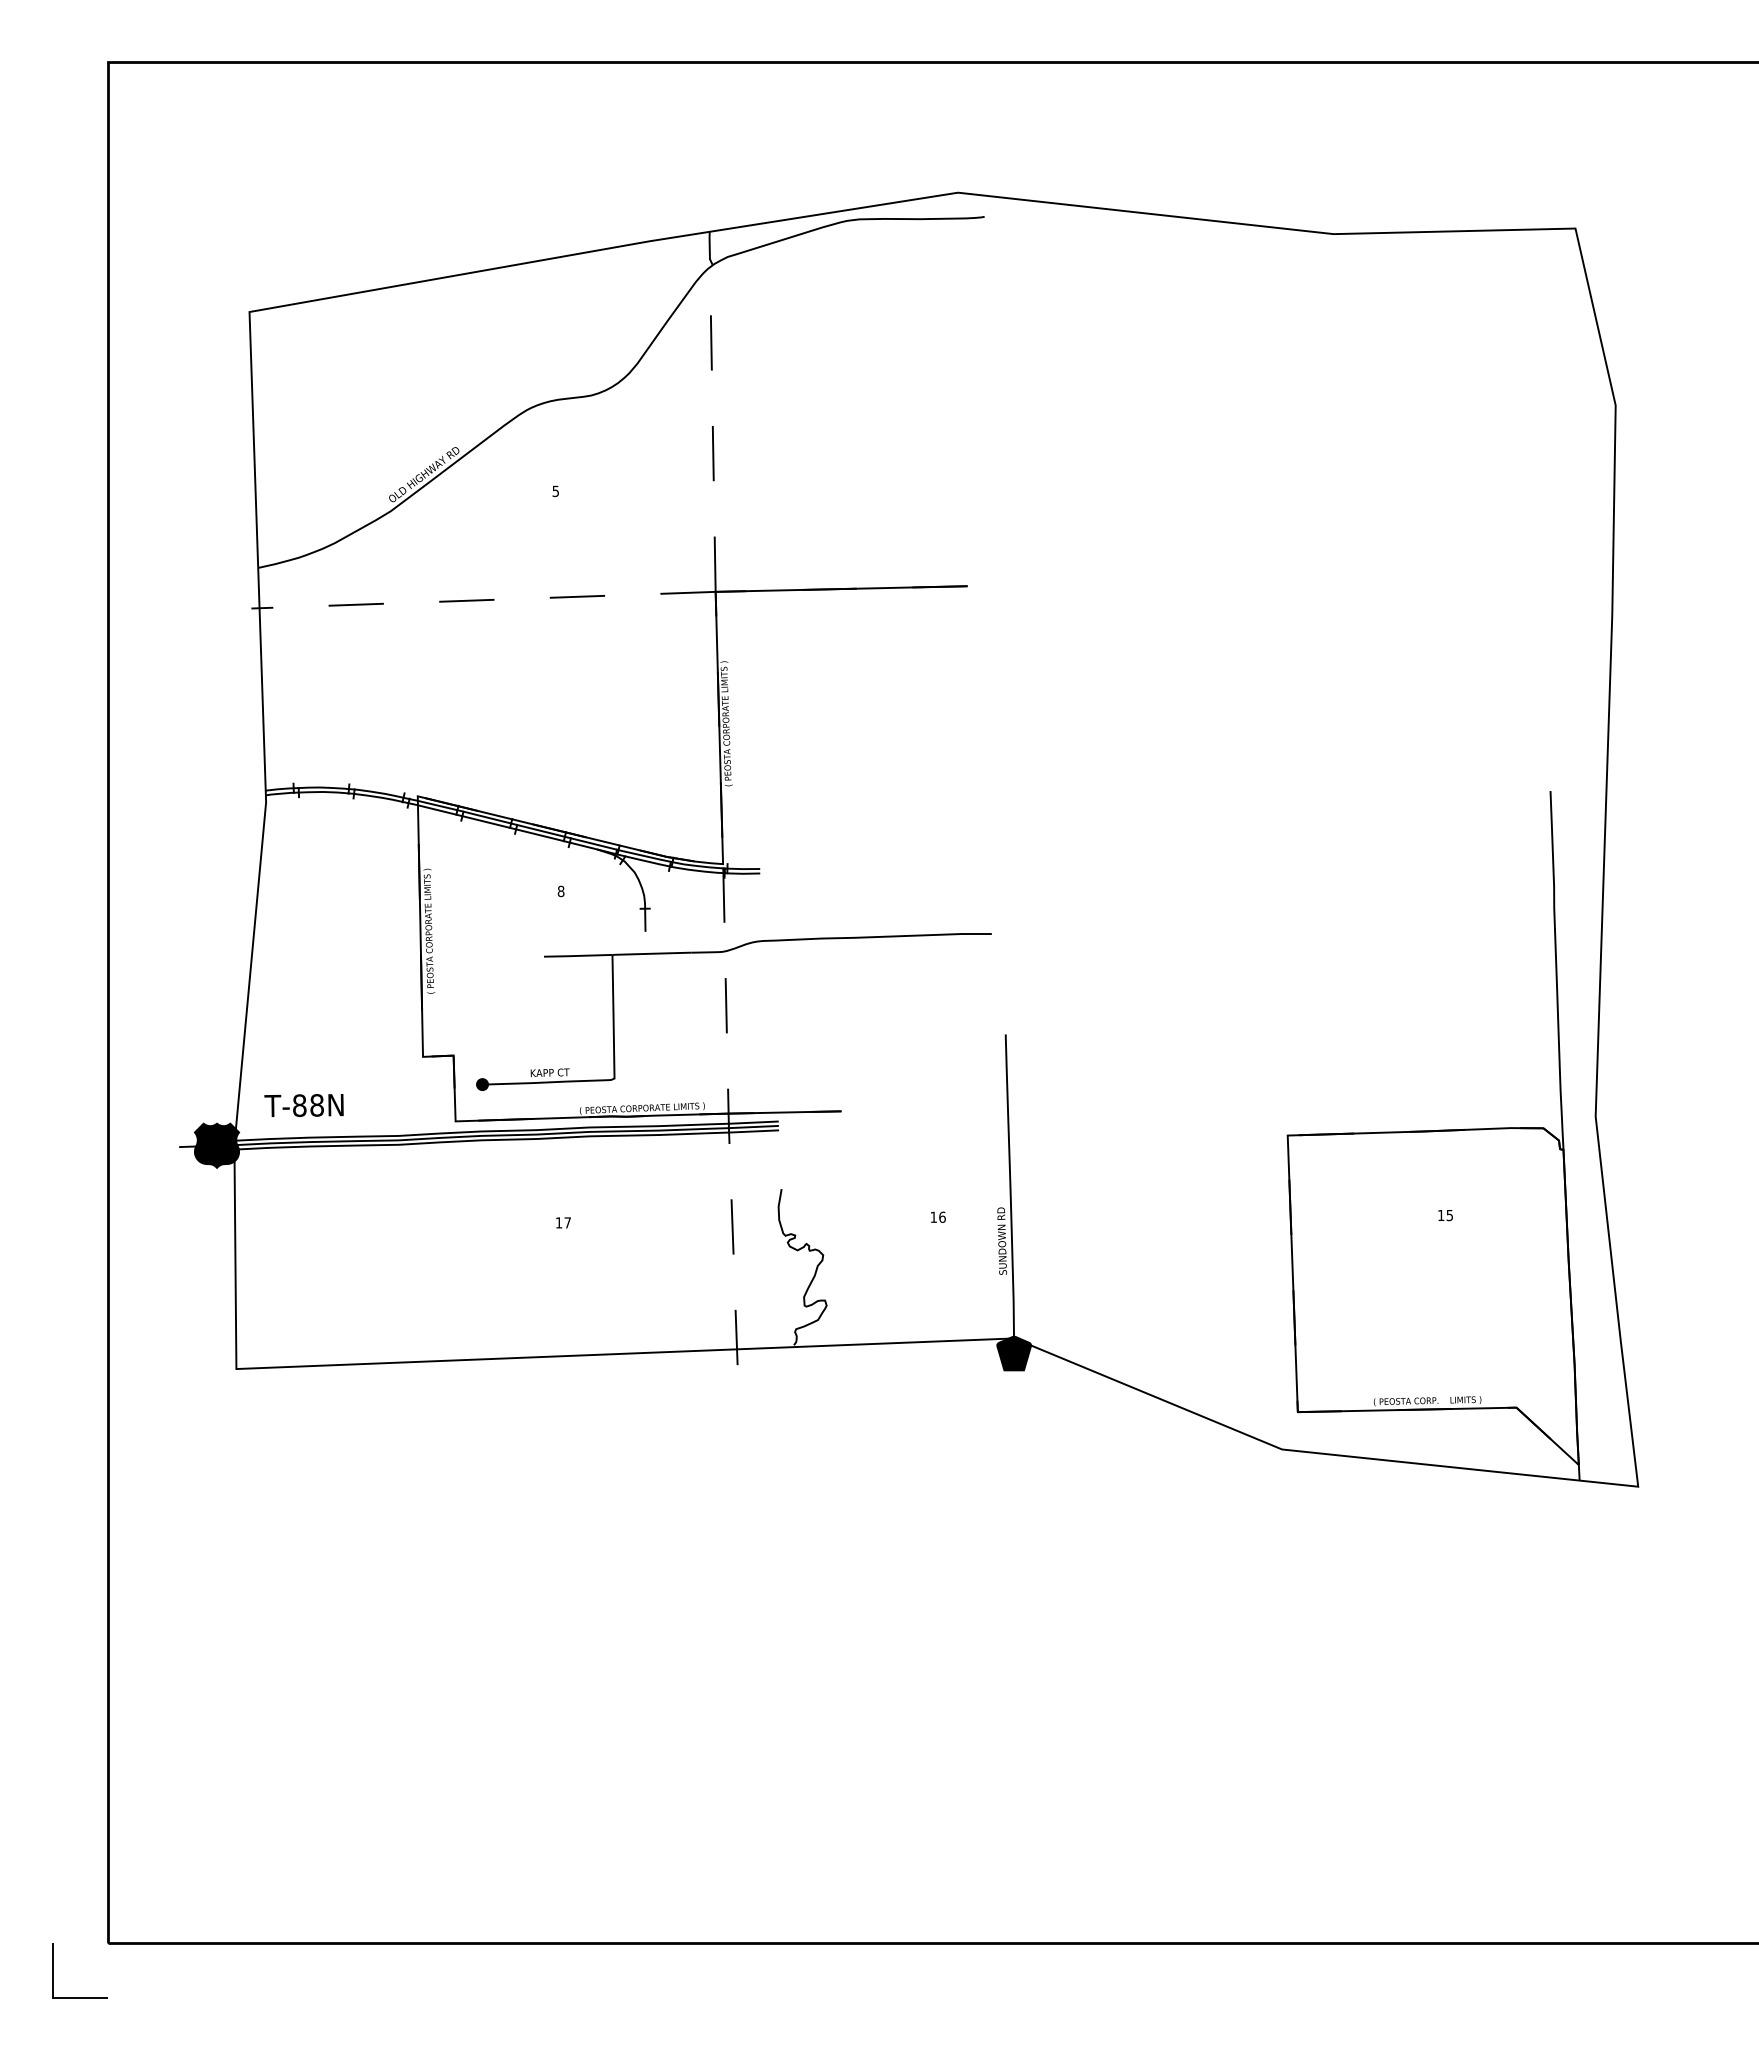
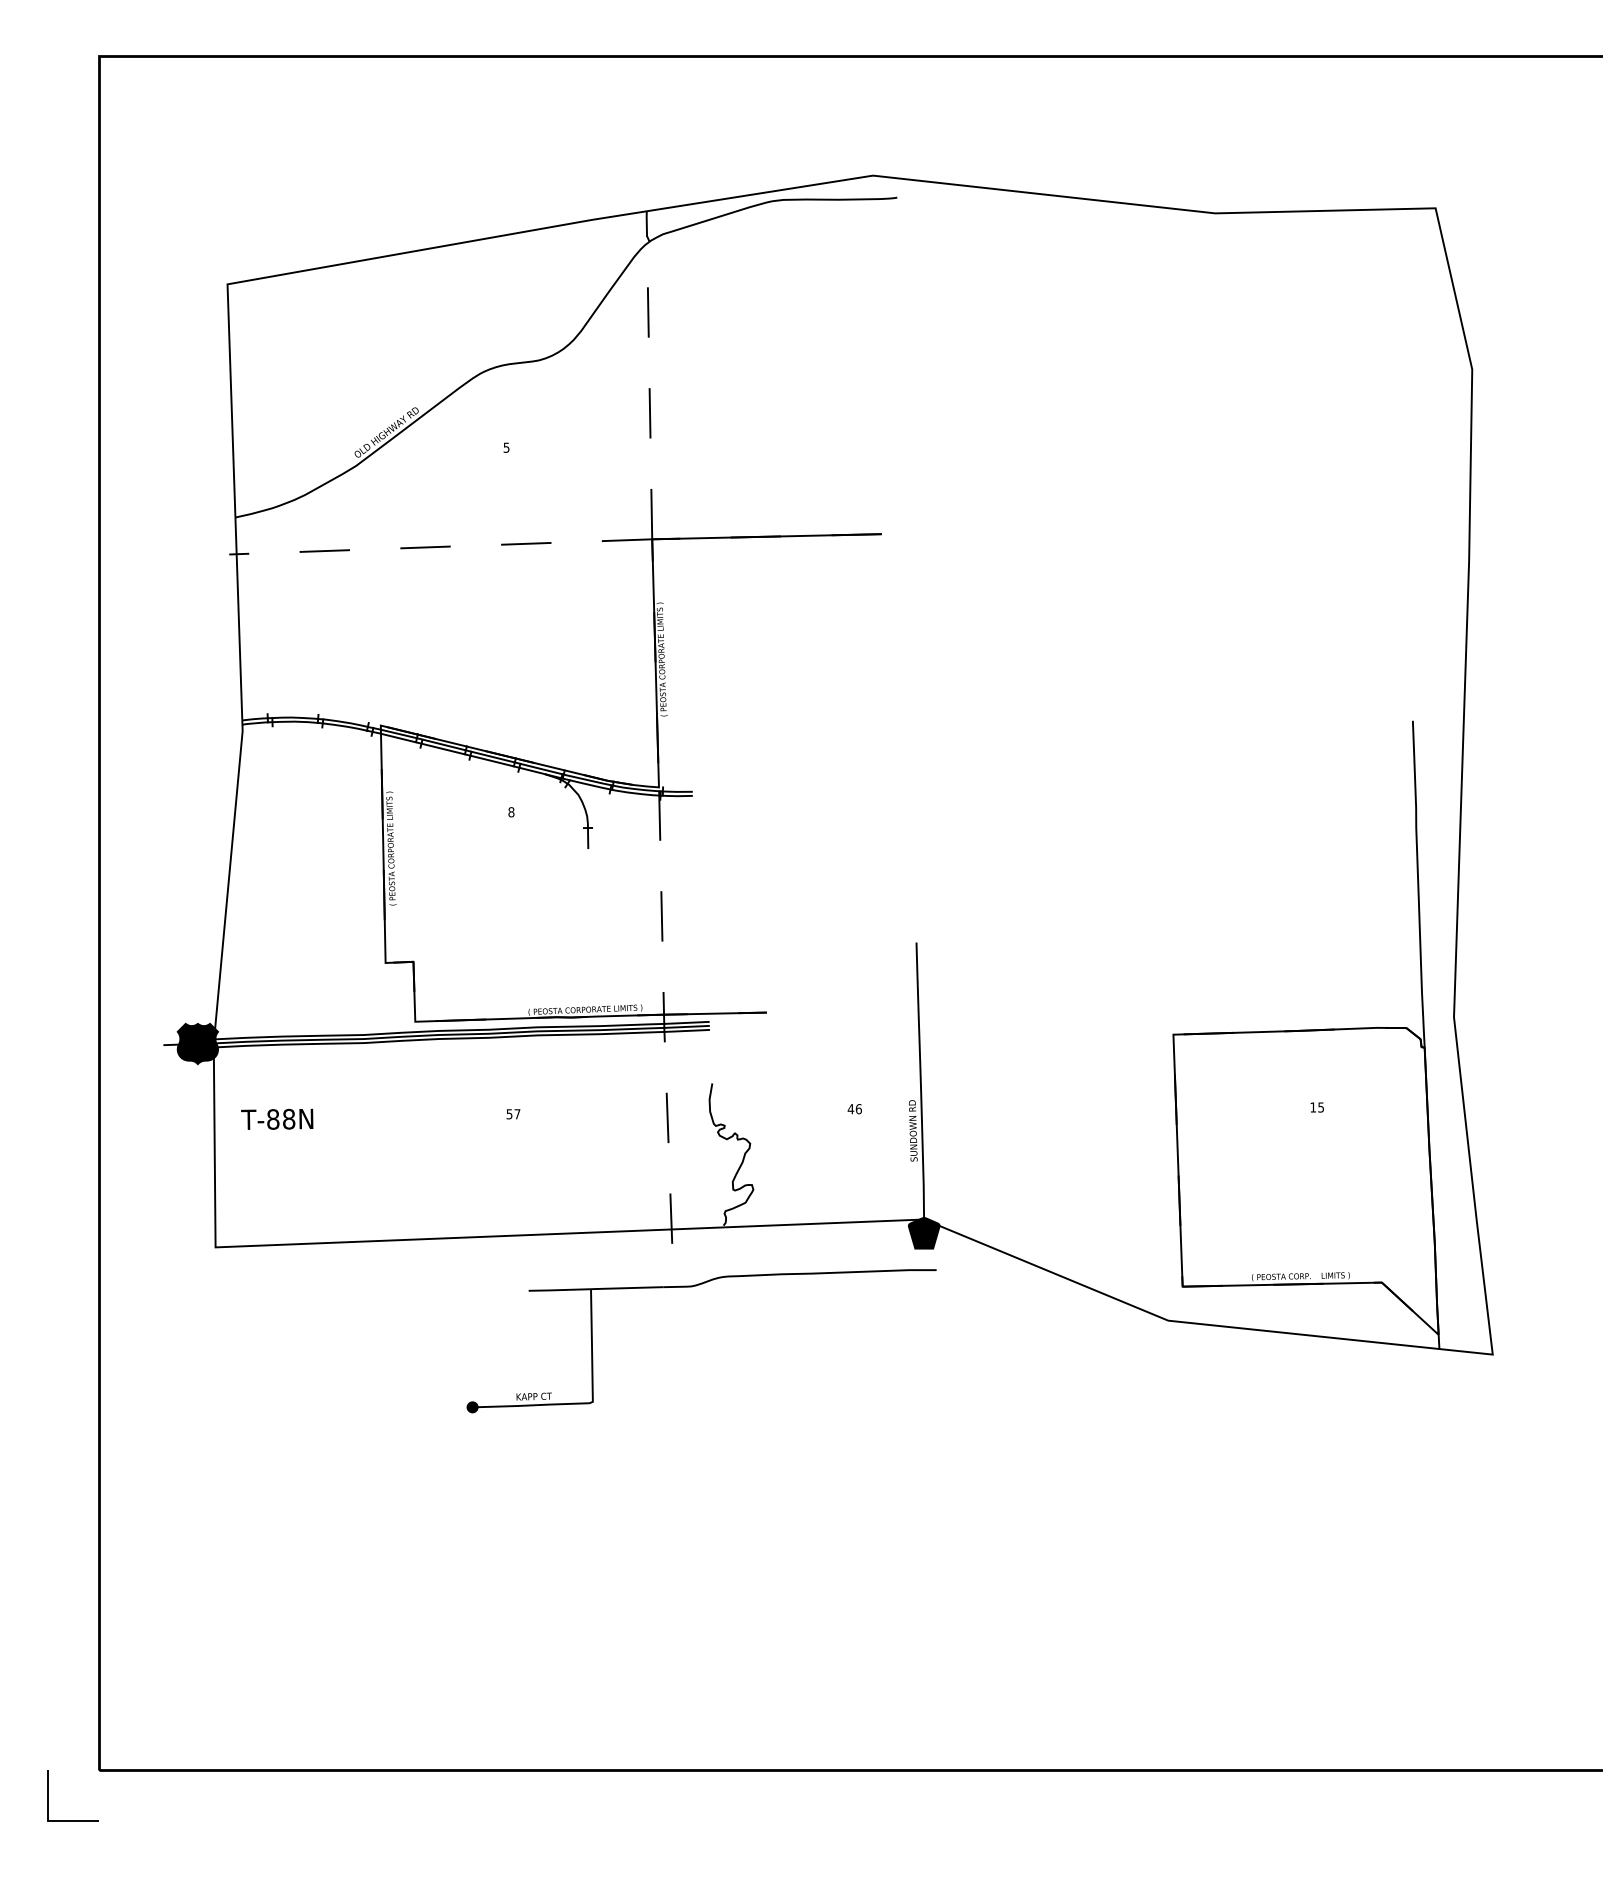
part: (725, 952) -> (693, 1286), moved
text: (303, 1105) -> (276, 1119), moved
text: (933, 1216) -> (850, 1108), 16 -> 46
text: (558, 1222) -> (509, 1113), 17 -> 57

